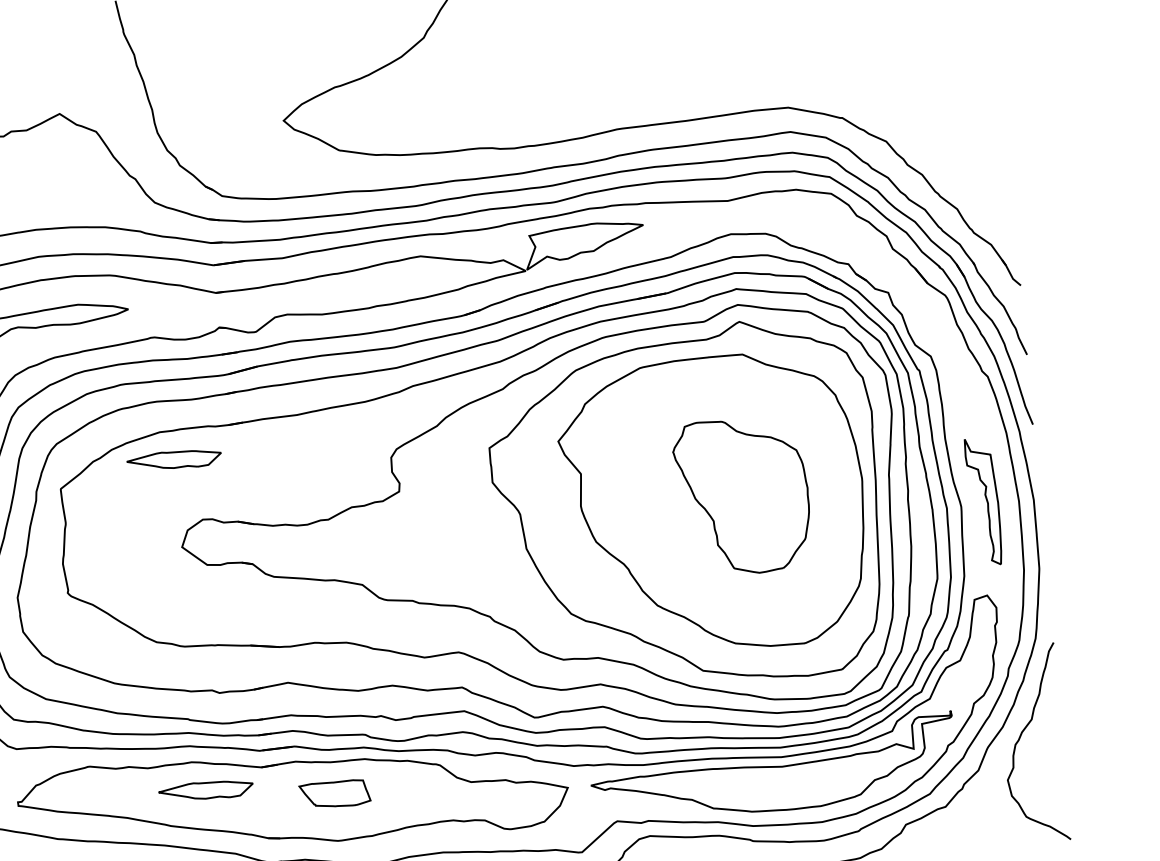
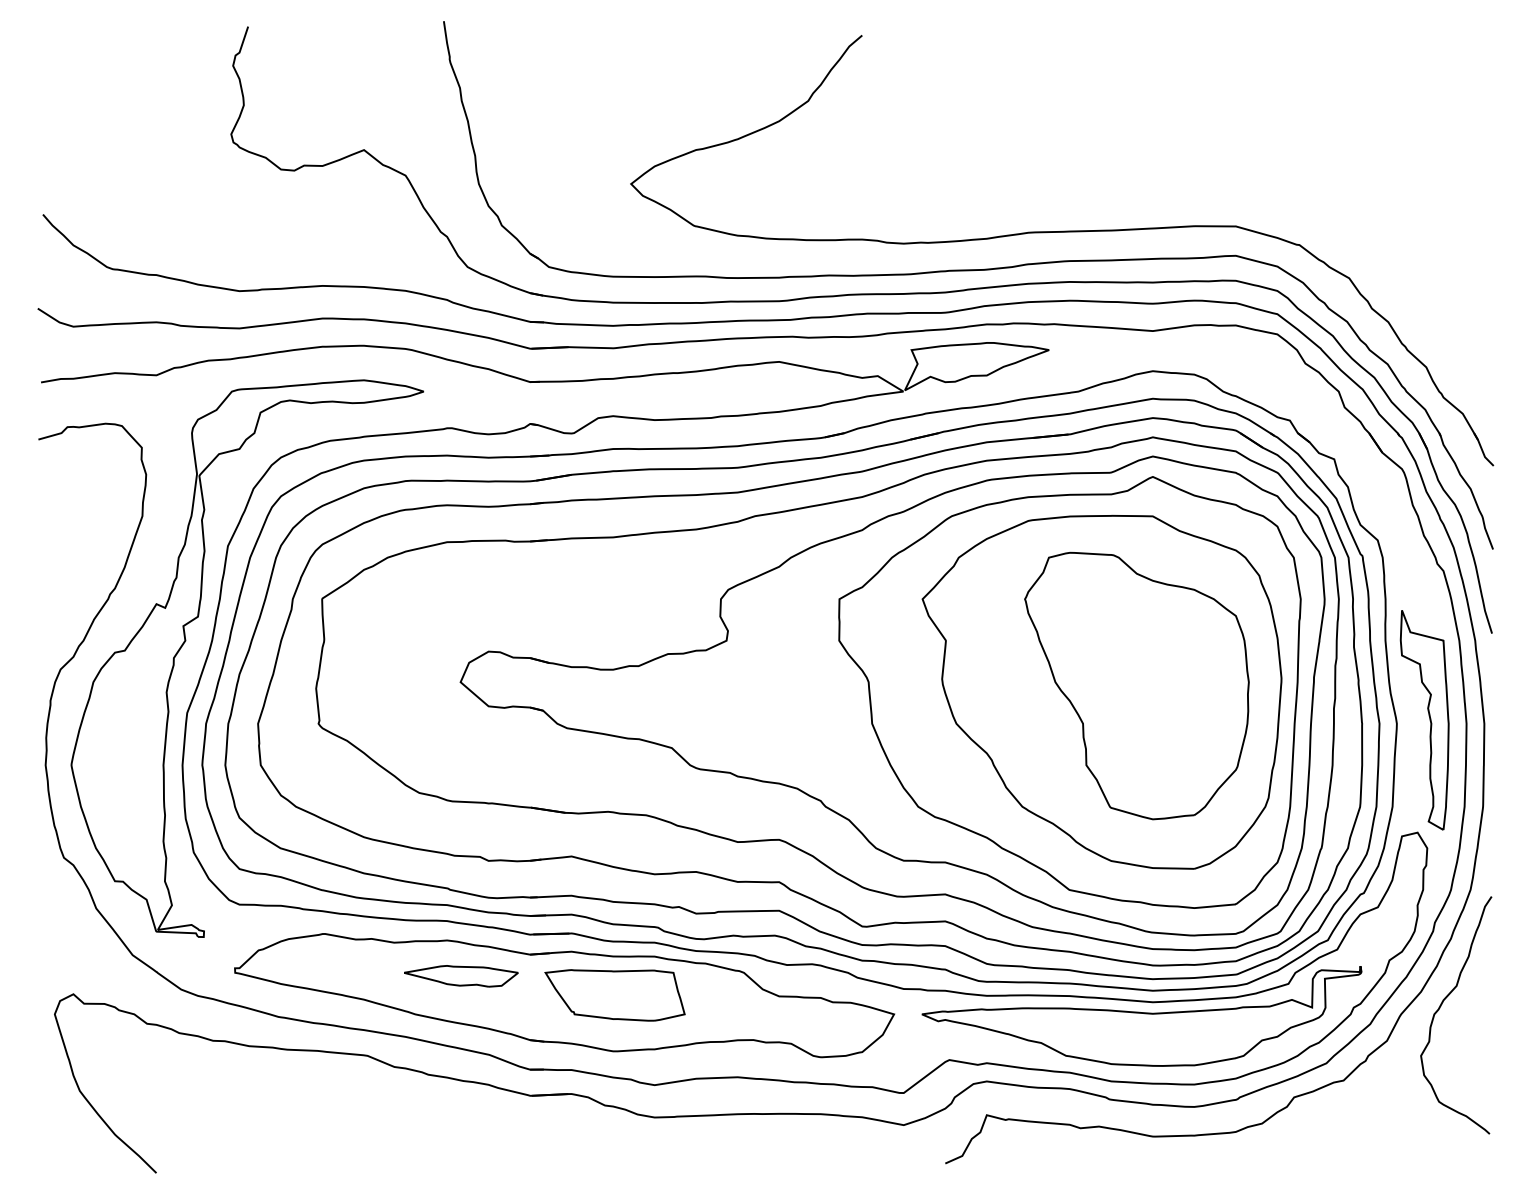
part: (174, 460) -> (461, 577), removed
part: (742, 495) -> (1136, 685), size x1.43
part: (983, 502) -> (1424, 720), size x1.43
part: (334, 794) -> (614, 995), size x1.67

